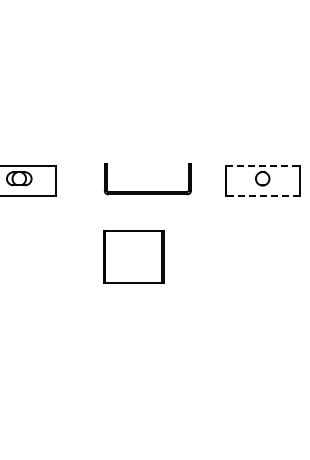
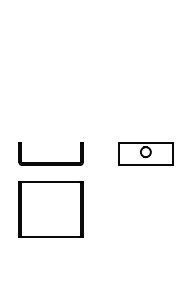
line: (262, 166) -> (145, 143), dashed -> solid
part: (147, 191) -> (50, 162), moved
line: (262, 196) -> (145, 165), dashed -> solid
part: (133, 256) -> (50, 209), size x1.43

